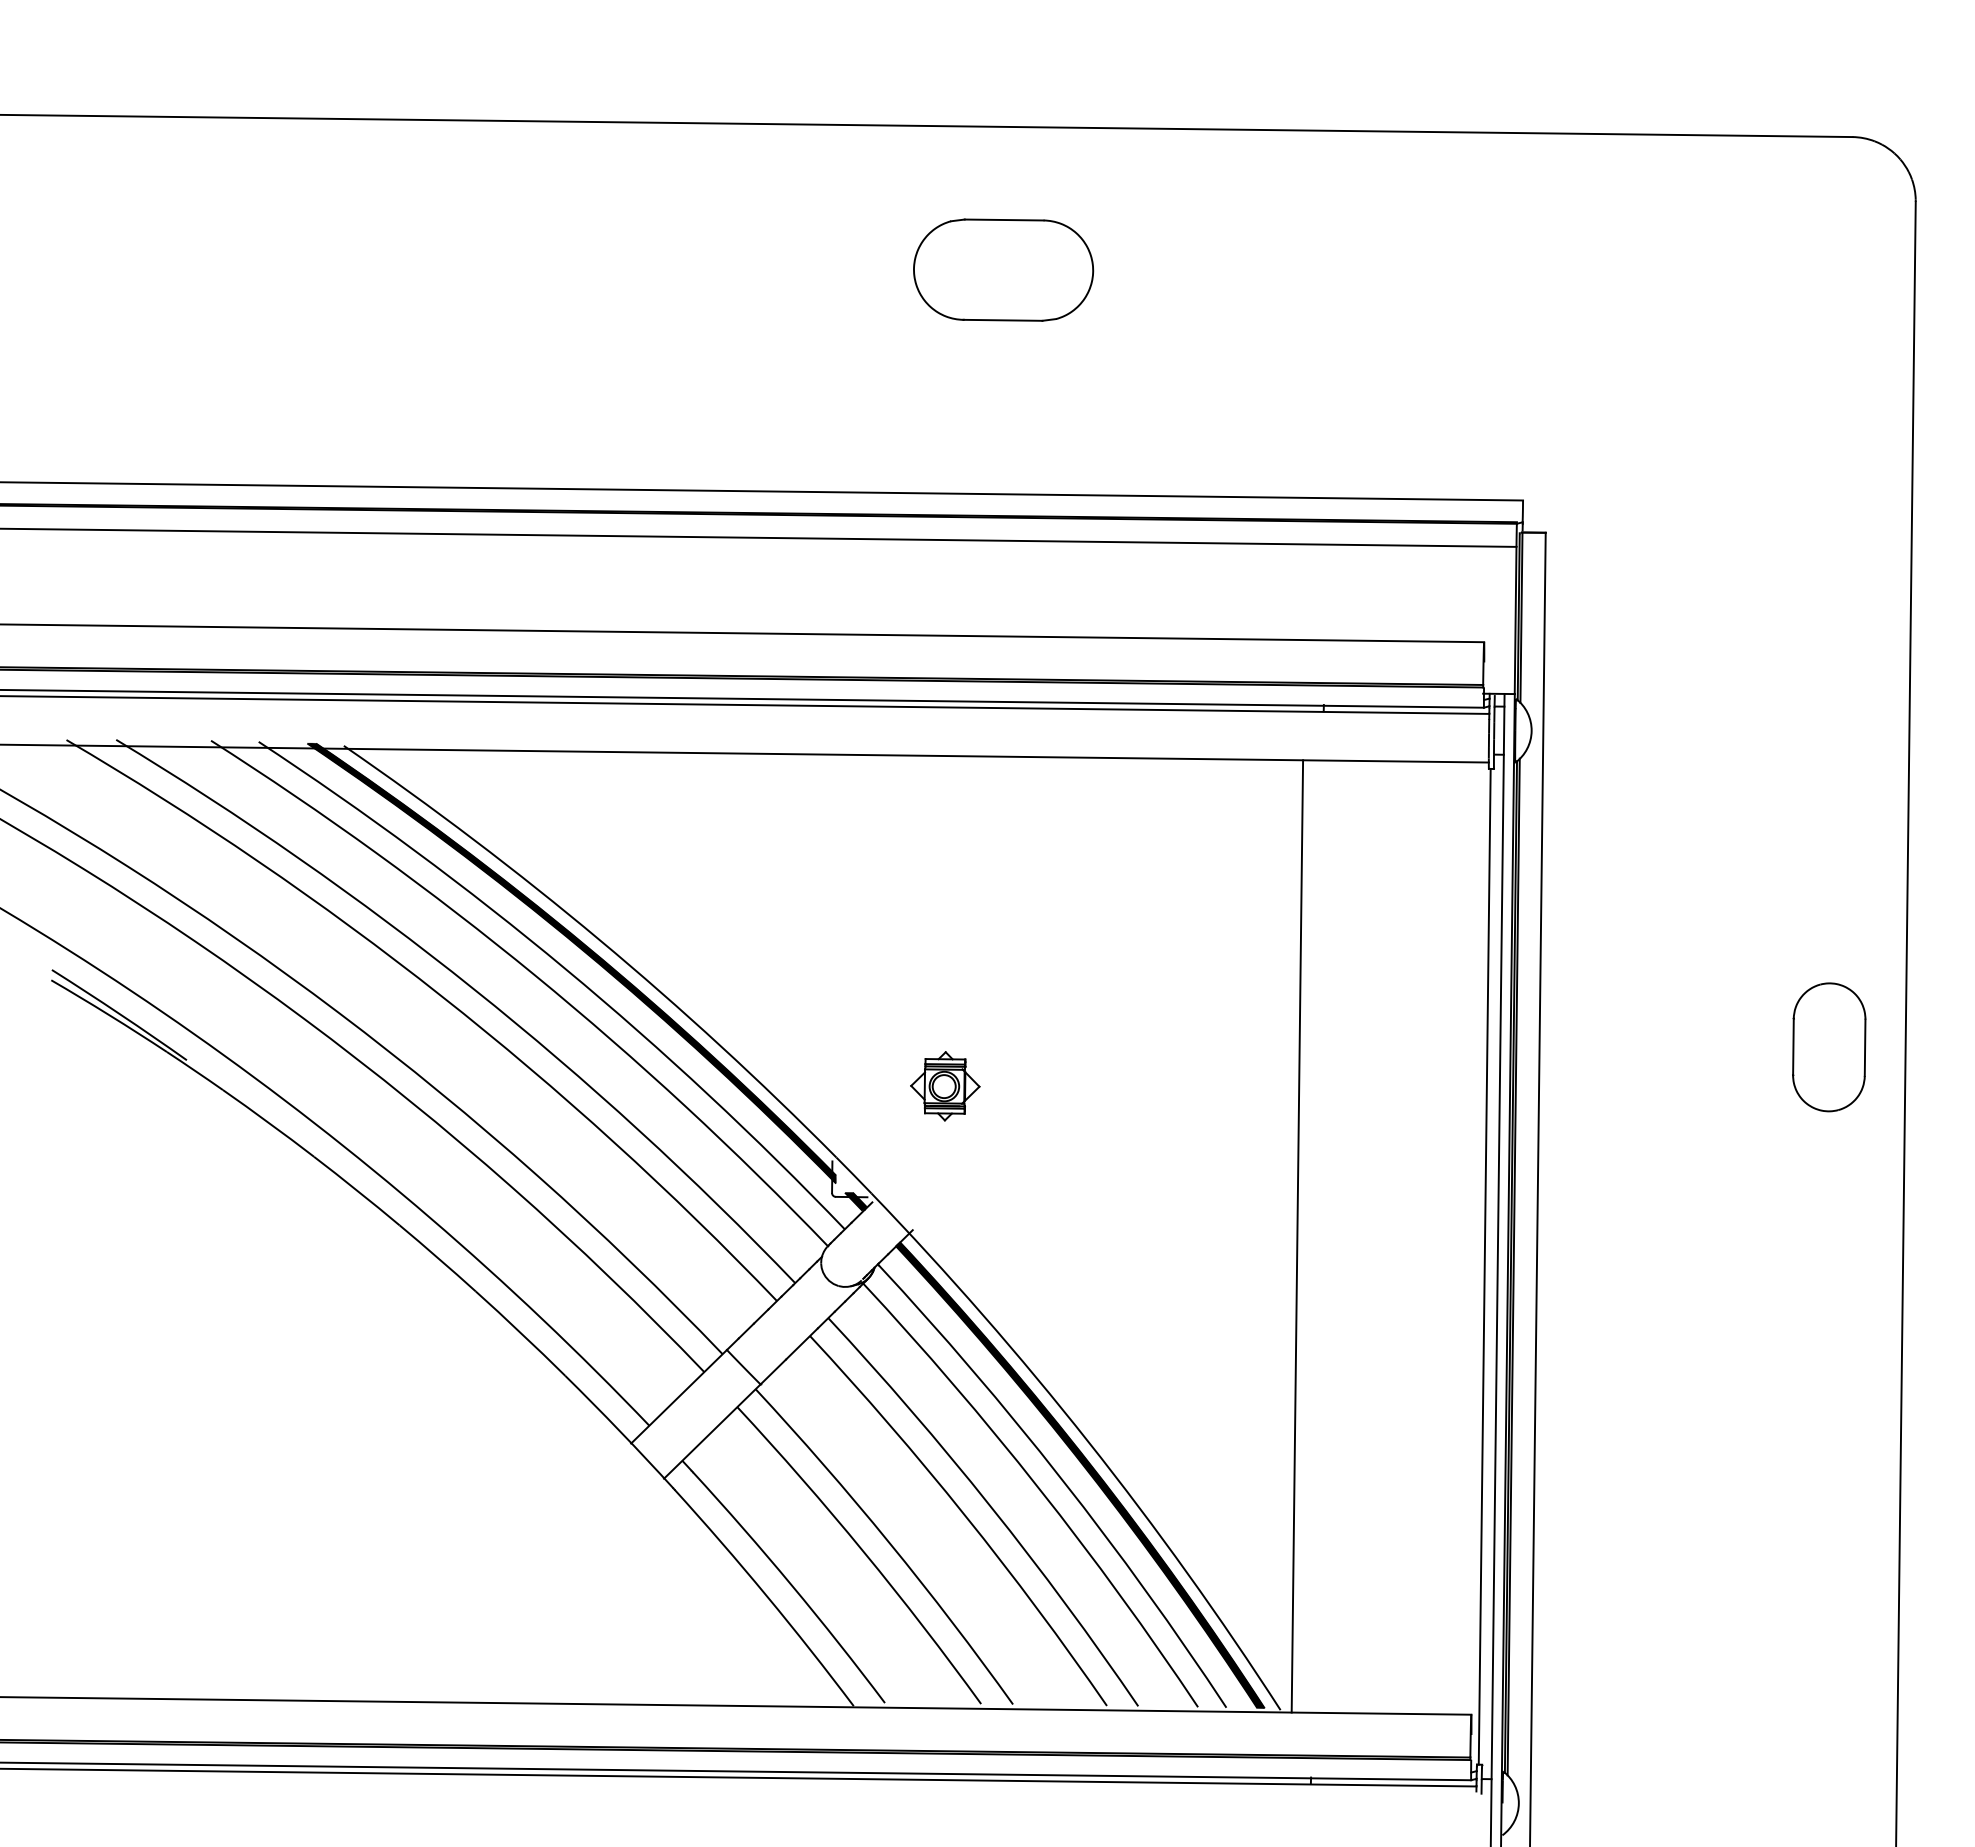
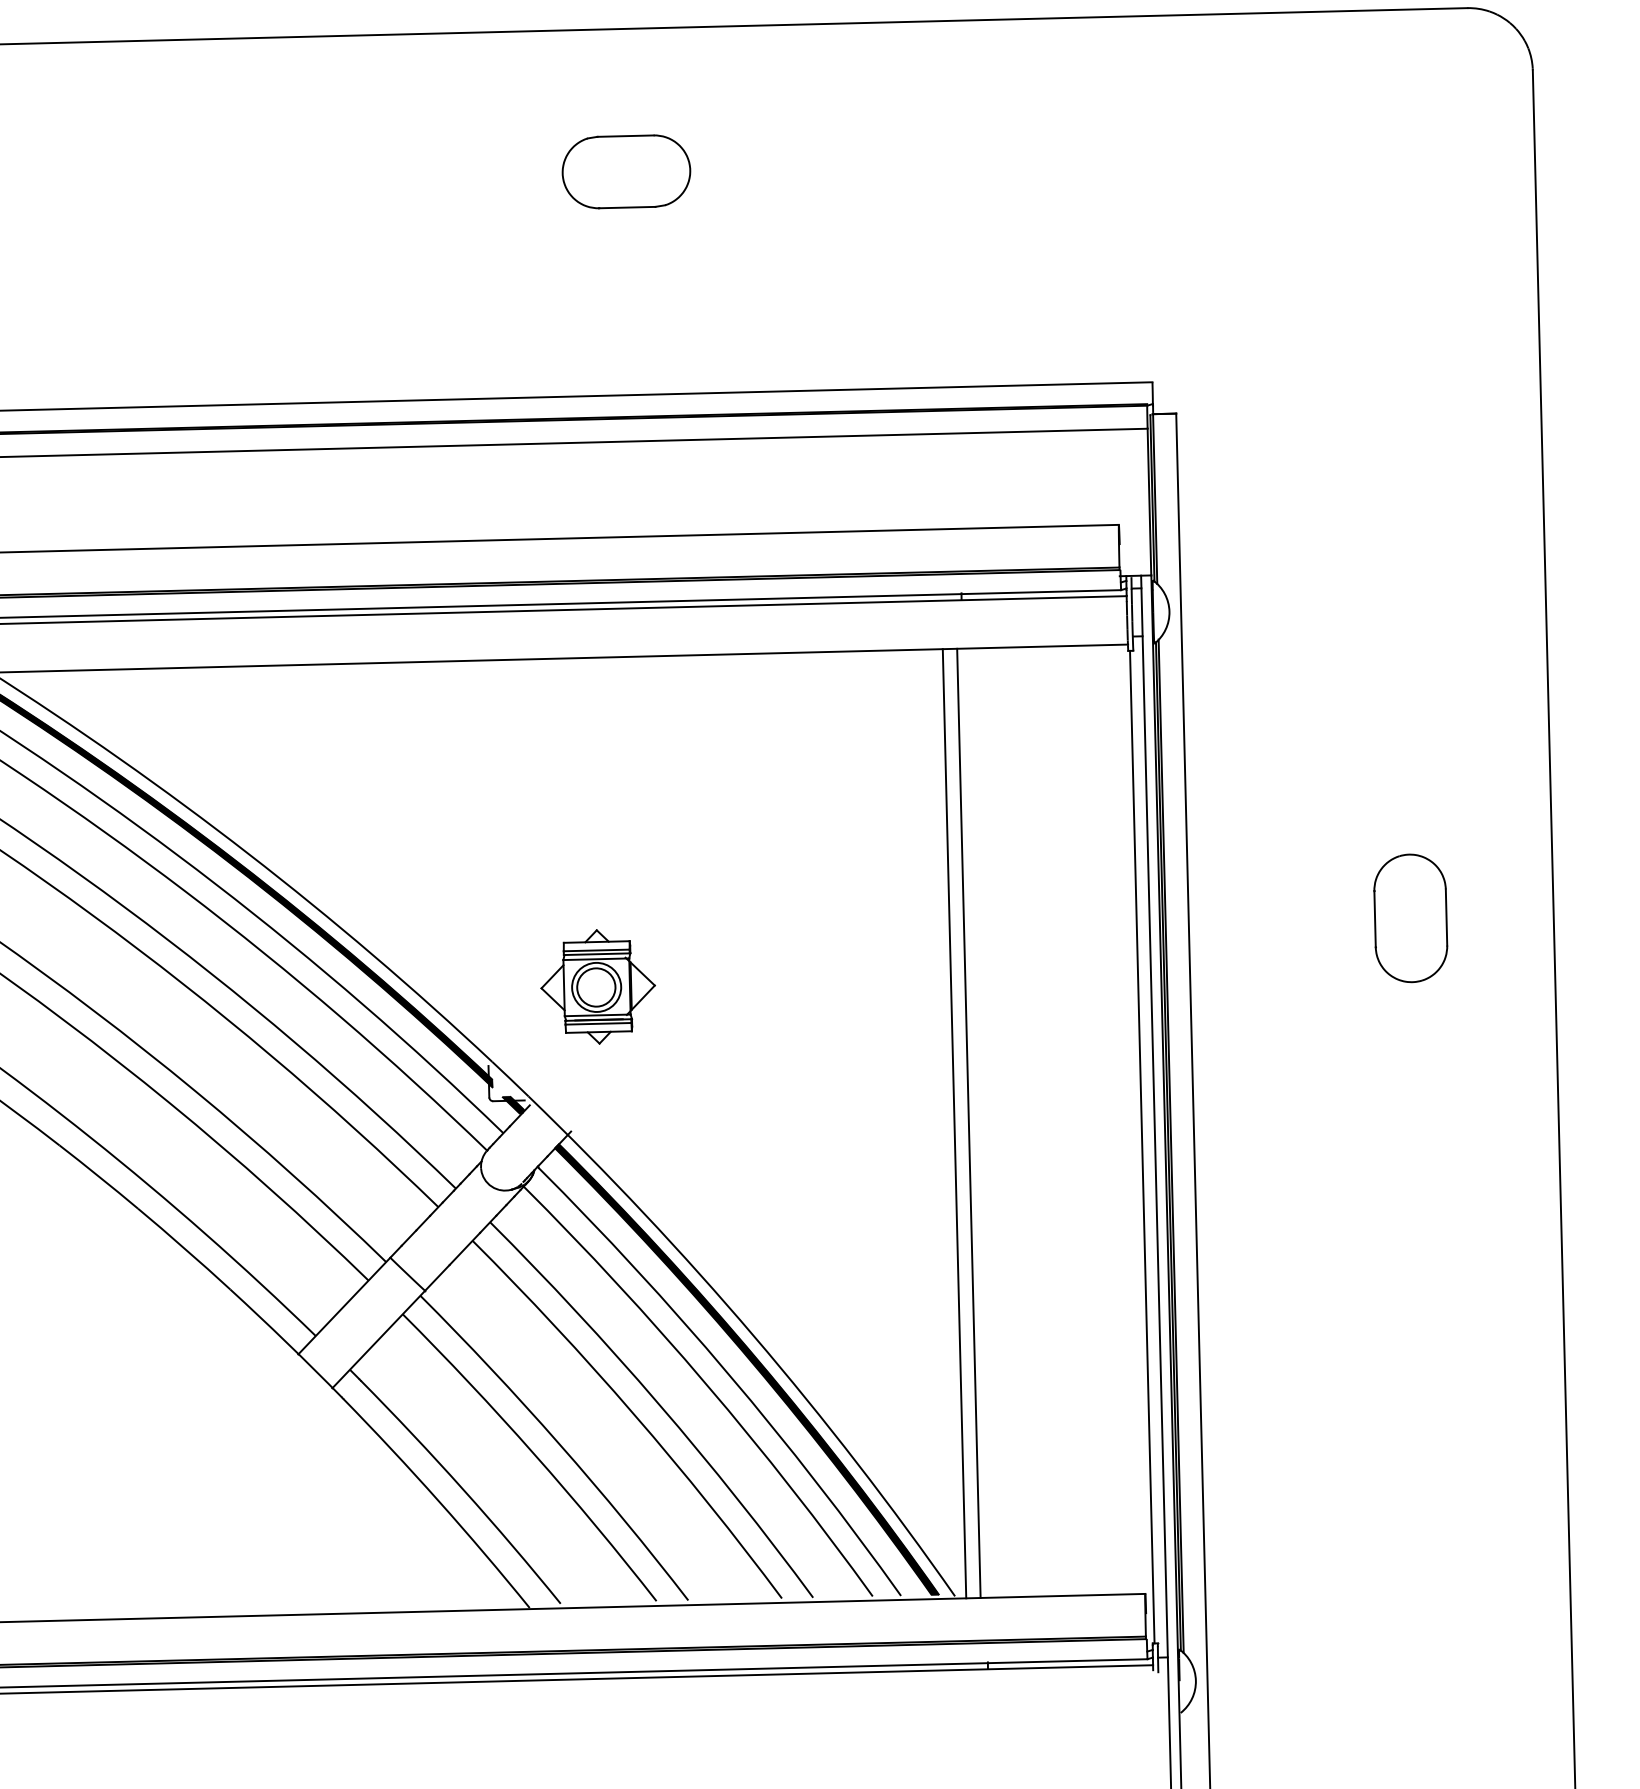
part: (1003, 270) -> (626, 172), size x0.71
part: (1829, 1047) -> (1411, 918), moved
part: (945, 1086) -> (598, 987), size x1.67
line: (1311, 1236) -> (968, 1123), added

